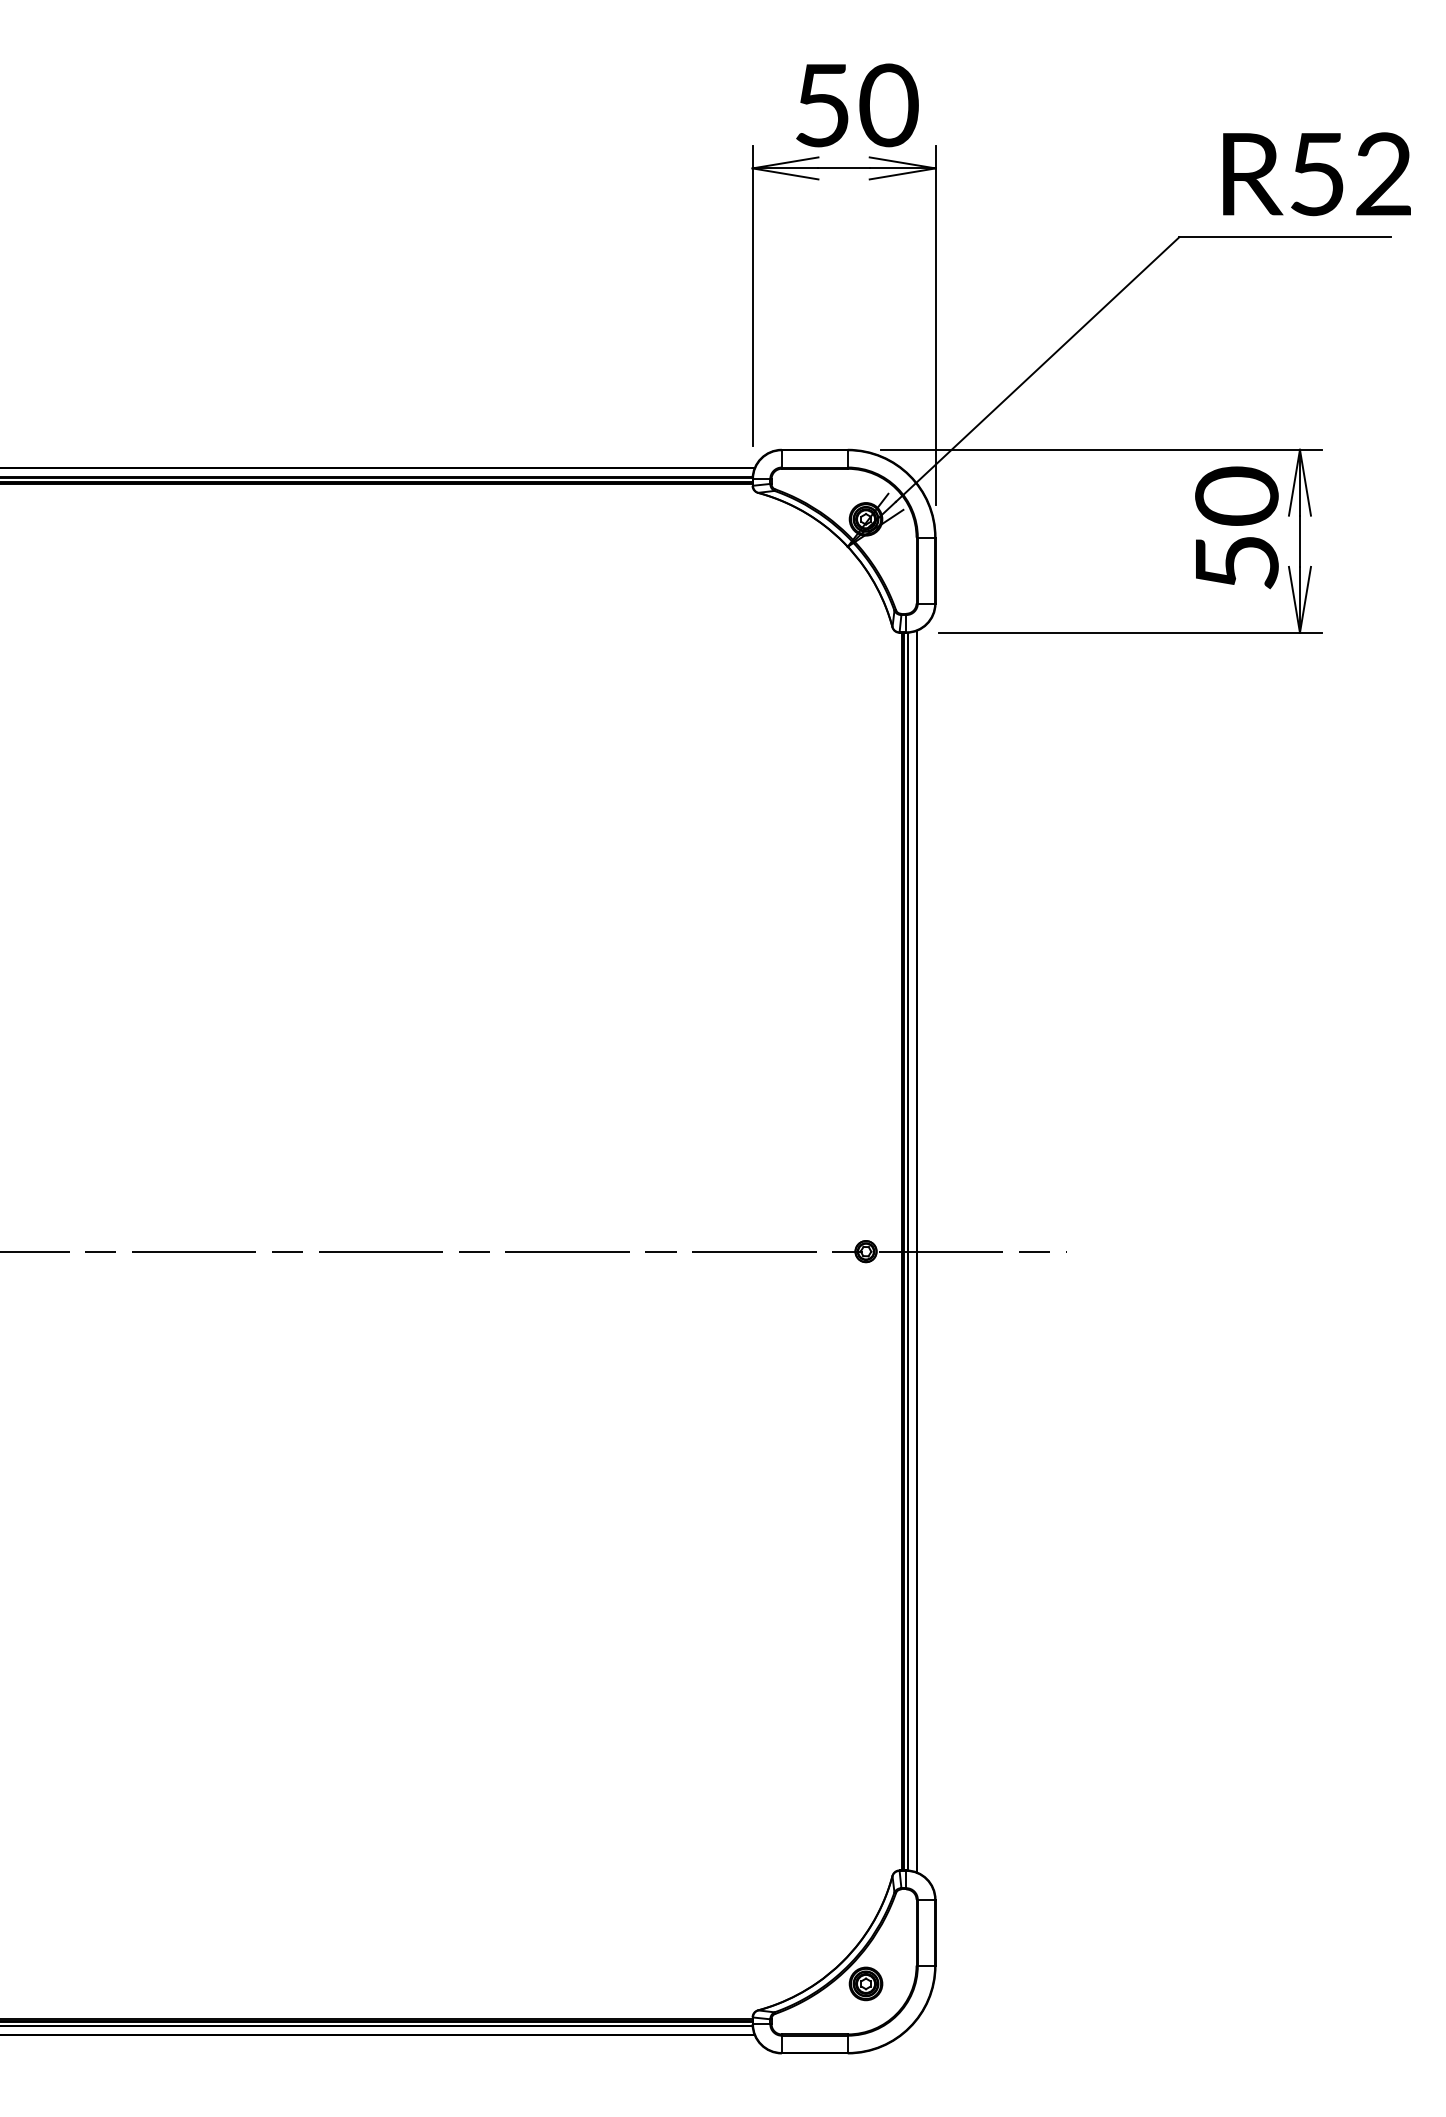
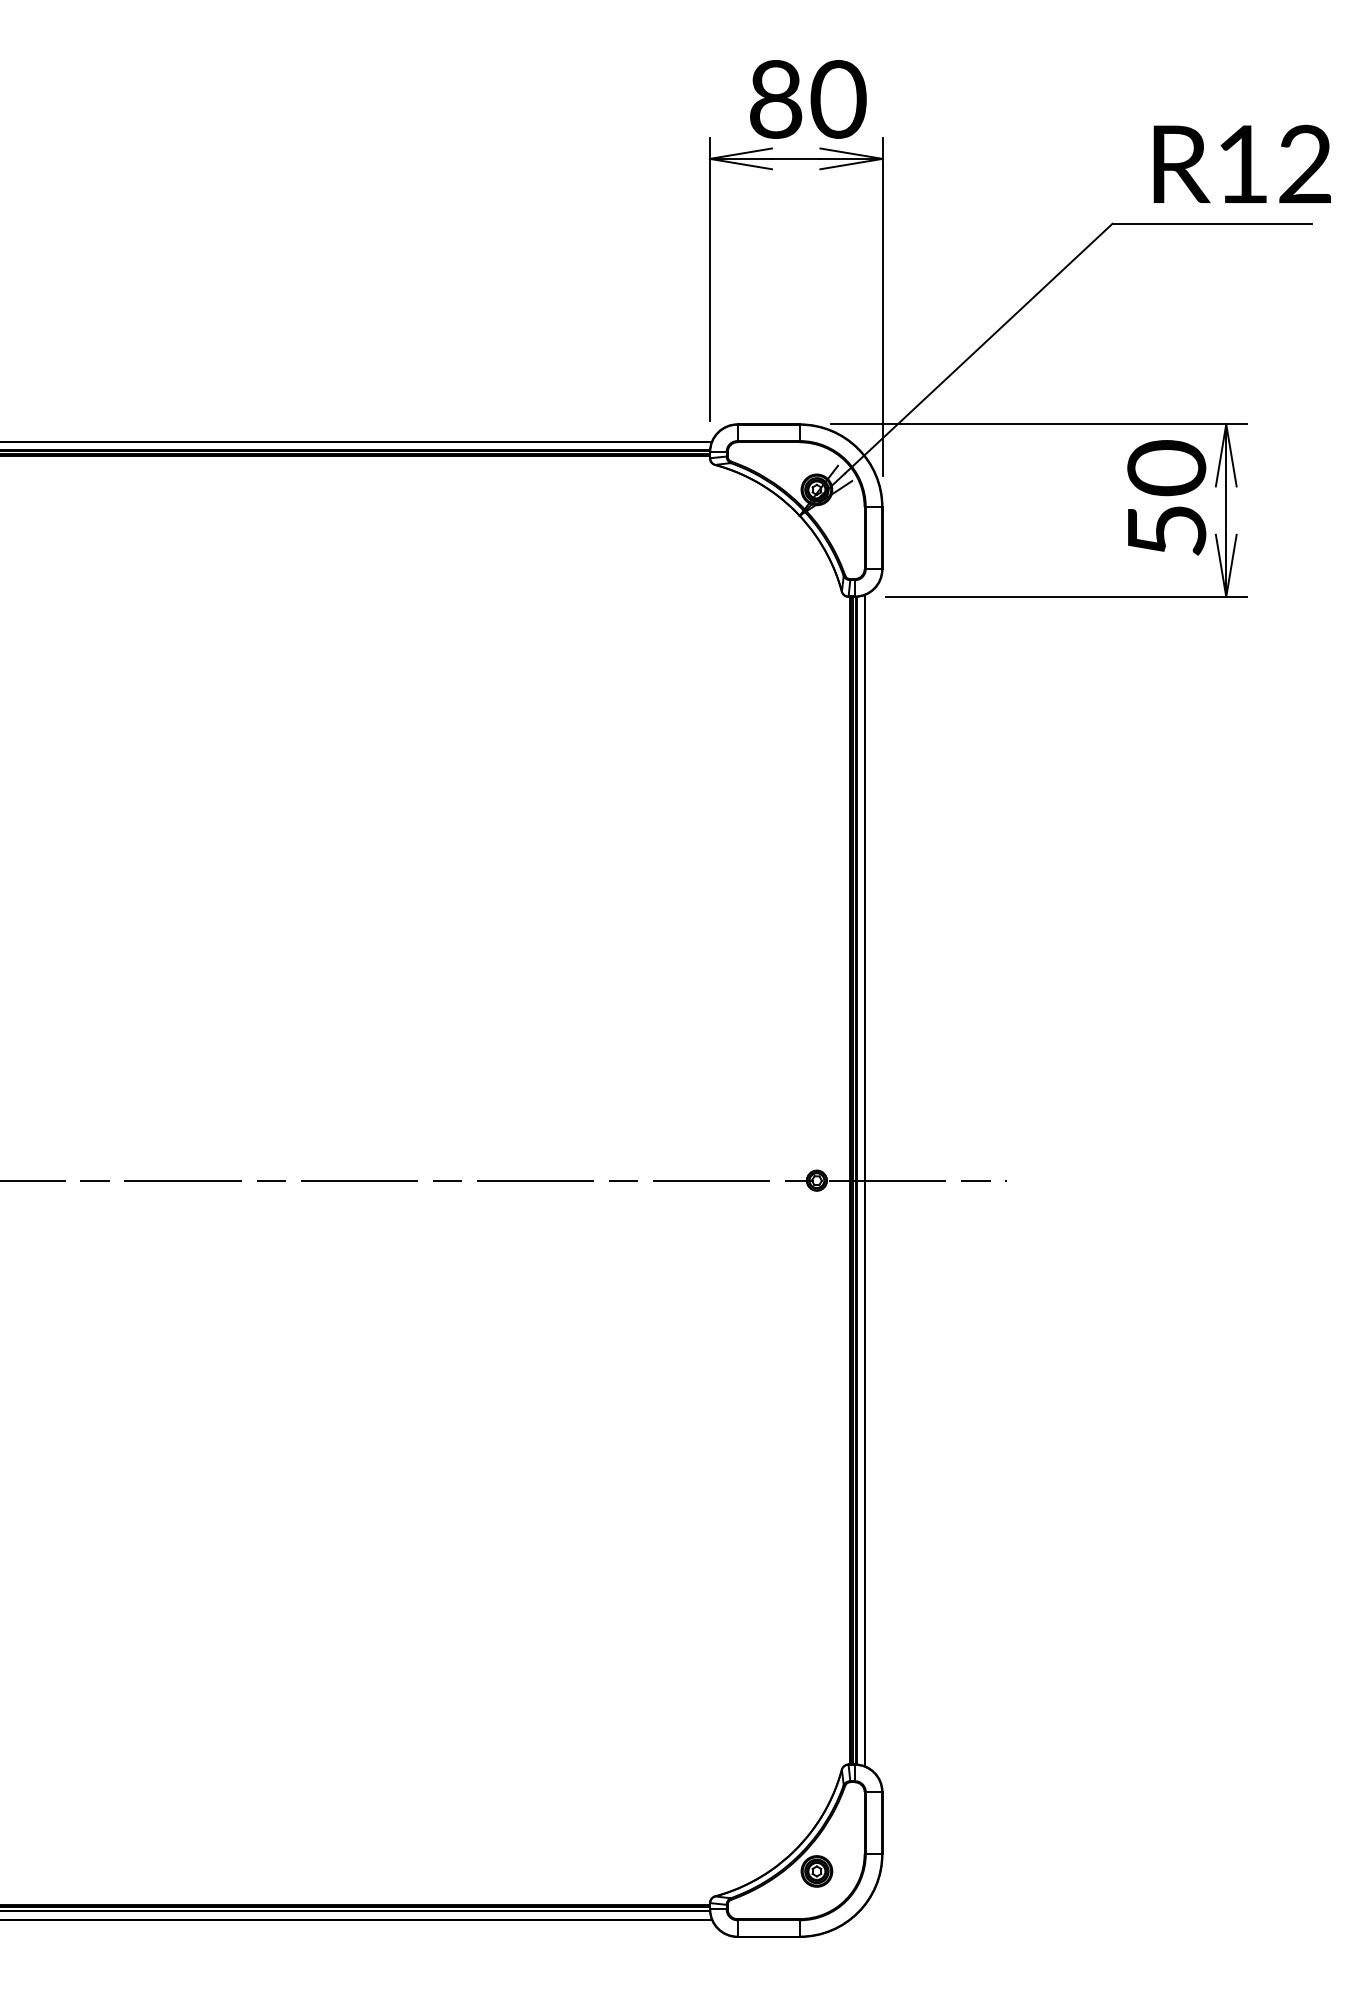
text: (822, 105) -> (775, 99), 50 -> 80
text: (1317, 174) -> (1242, 164), R52 -> R12

